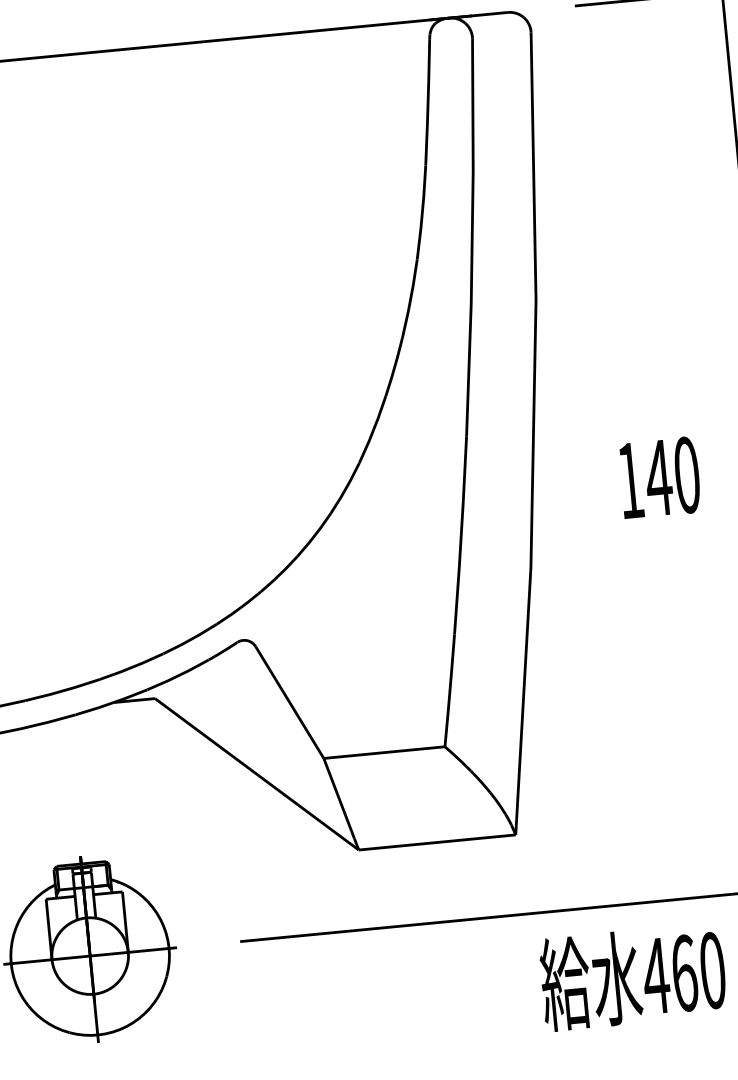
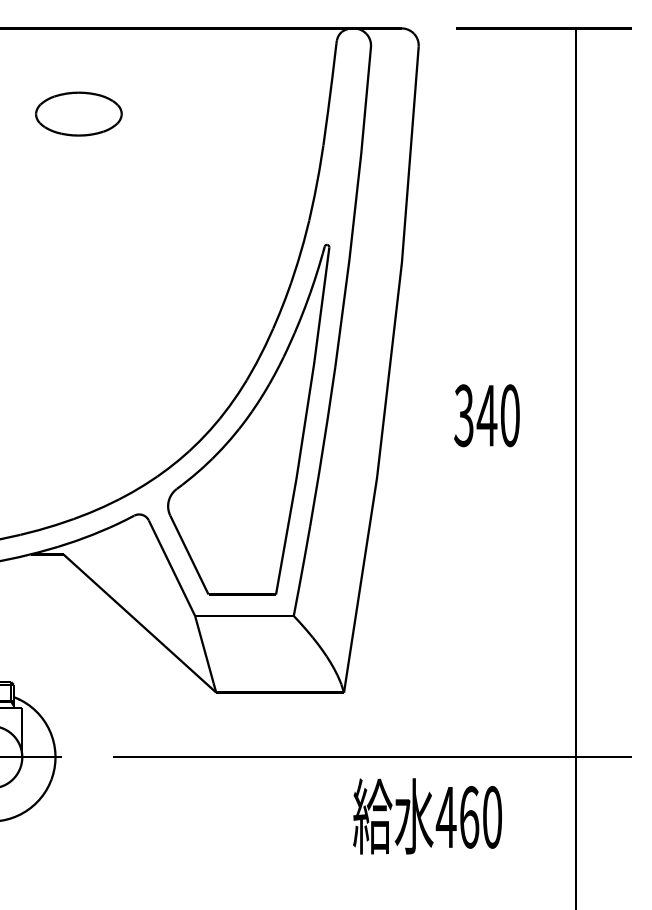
part: (121, 155) -> (78, 113), added
text: (629, 480) -> (463, 415), 140 -> 340
part: (366, 510) -> (248, 419), added

